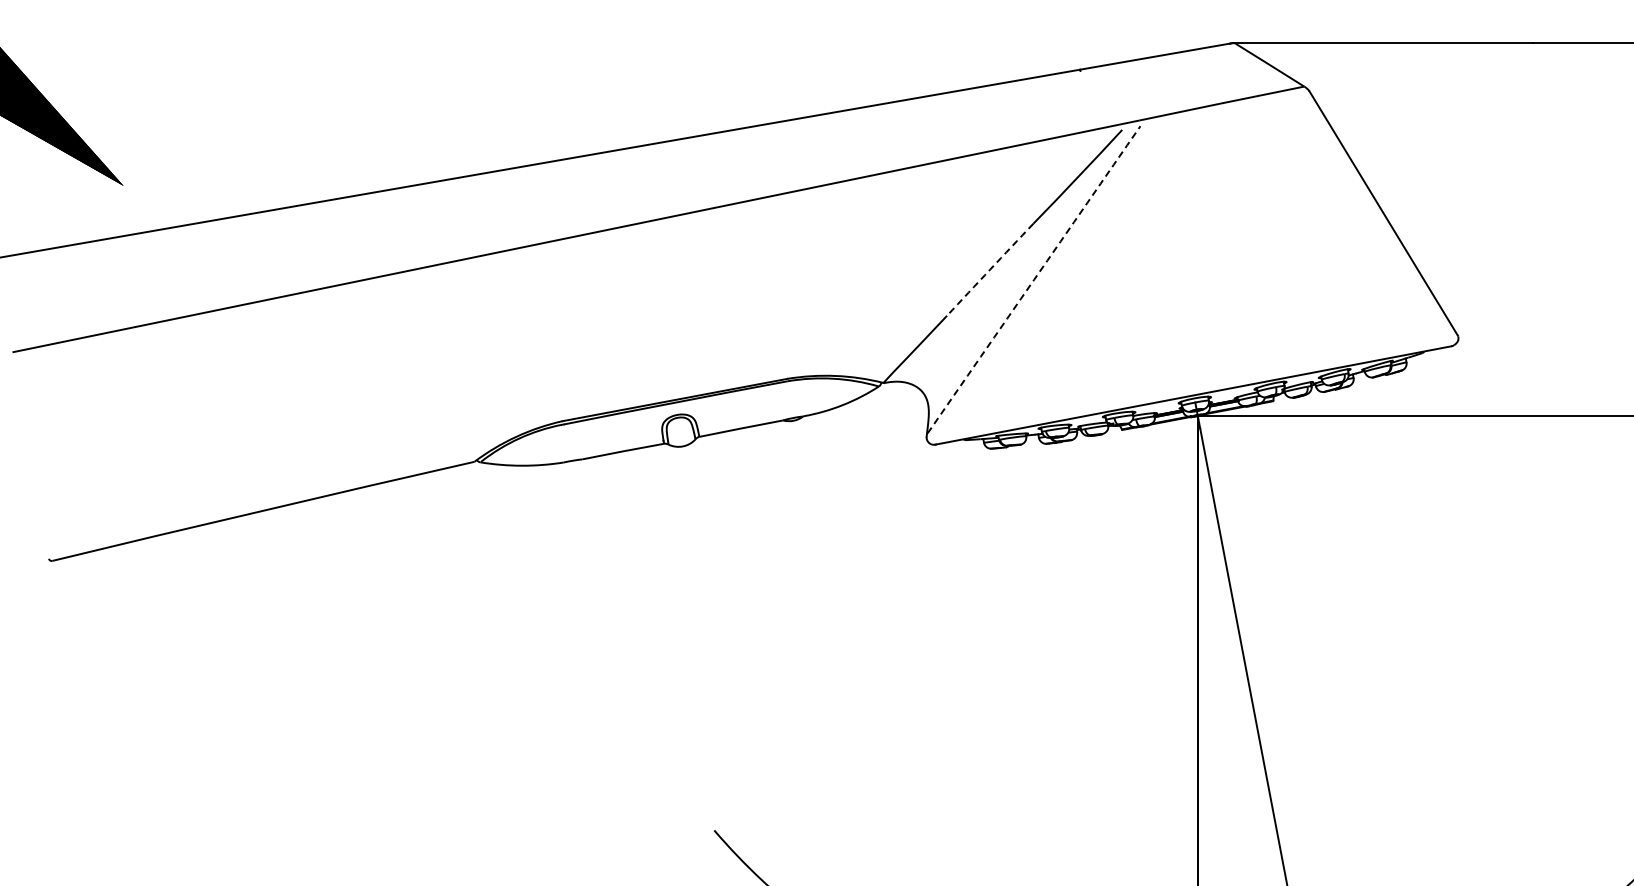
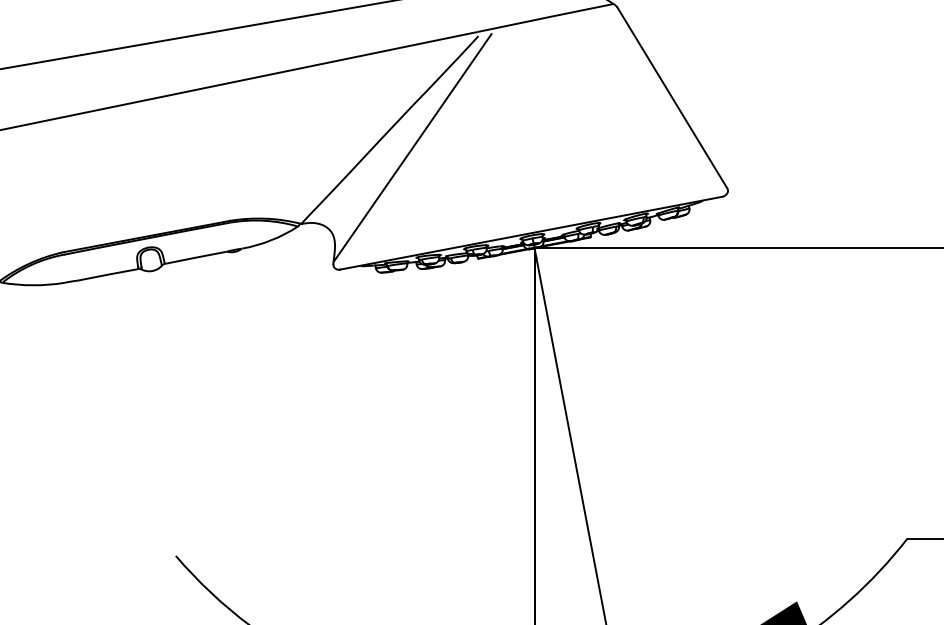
arc: (990, 269) -> (380, 139), dashed -> solid
arc: (1034, 279) -> (413, 147), dashed -> solid

